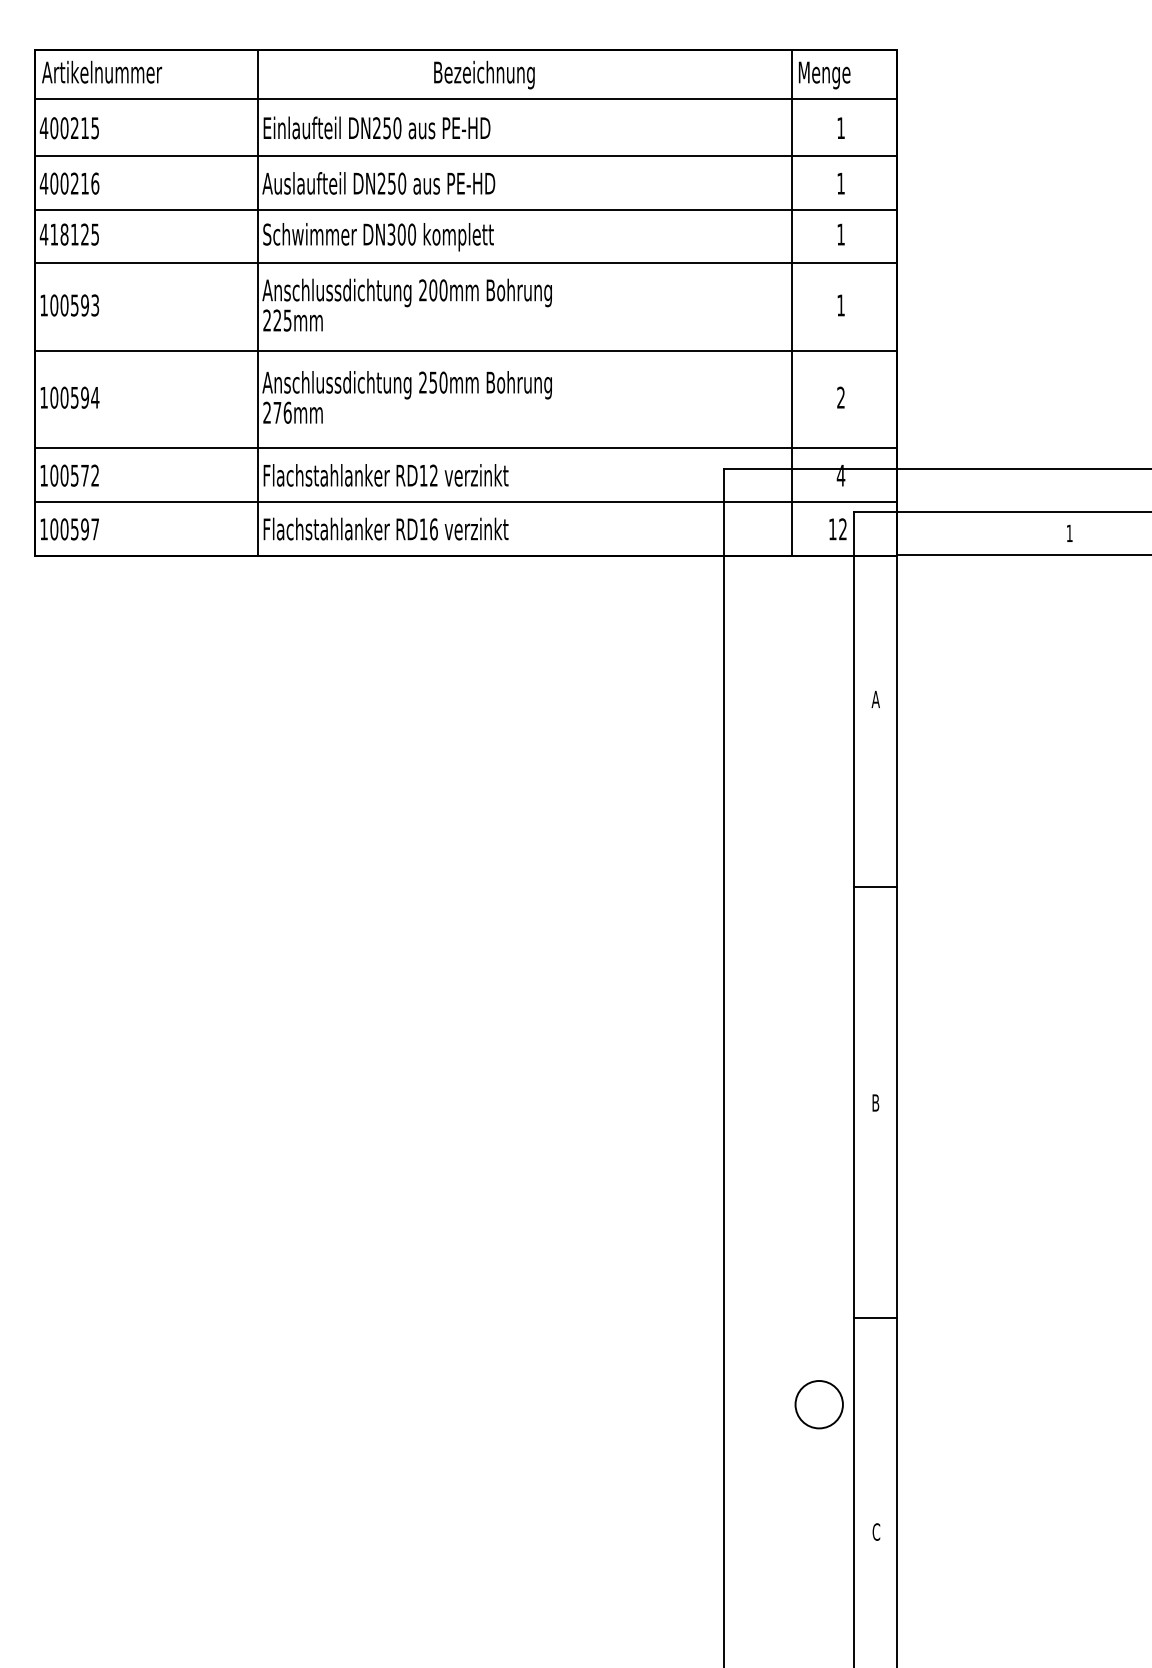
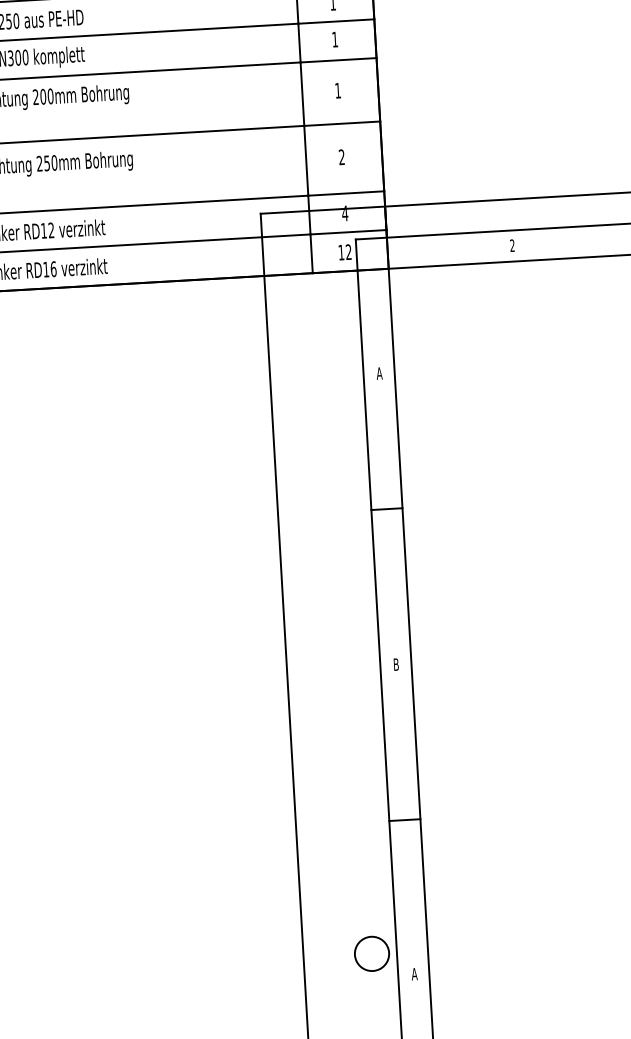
text: (1069, 532) -> (512, 245), 1 -> 2
circle: (818, 1404) -> (371, 953), moved
text: (876, 1531) -> (414, 973), C -> A

